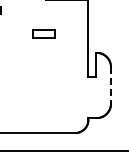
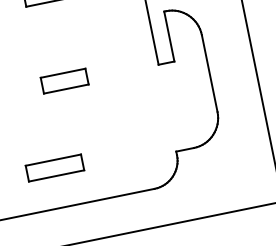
part: (43, 75) -> (63, 81), added
line: (111, 85) -> (210, 73), dashed -> solid
part: (31, 114) -> (55, 168), added

